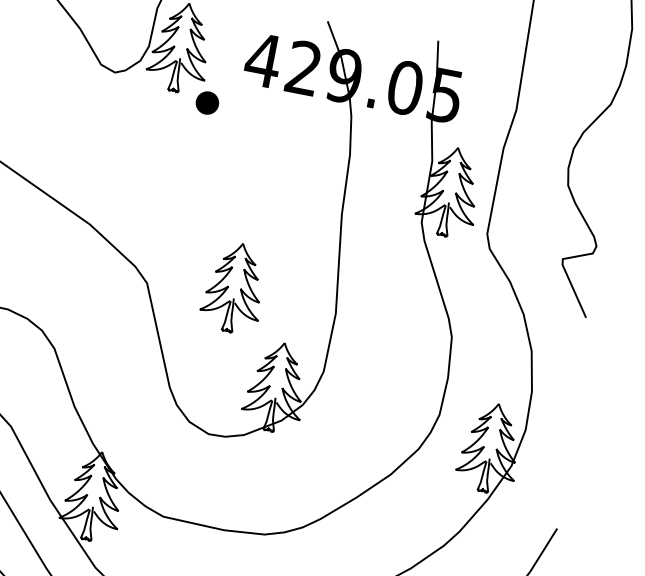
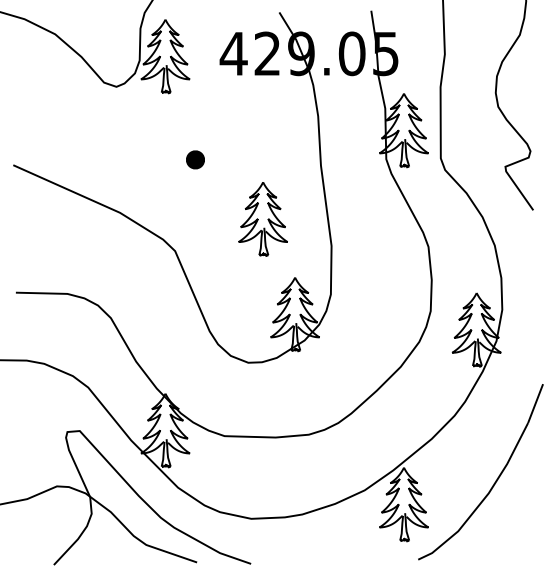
part: (207, 102) -> (195, 159), moved
part: (233, 288) -> (262, 219), moved

